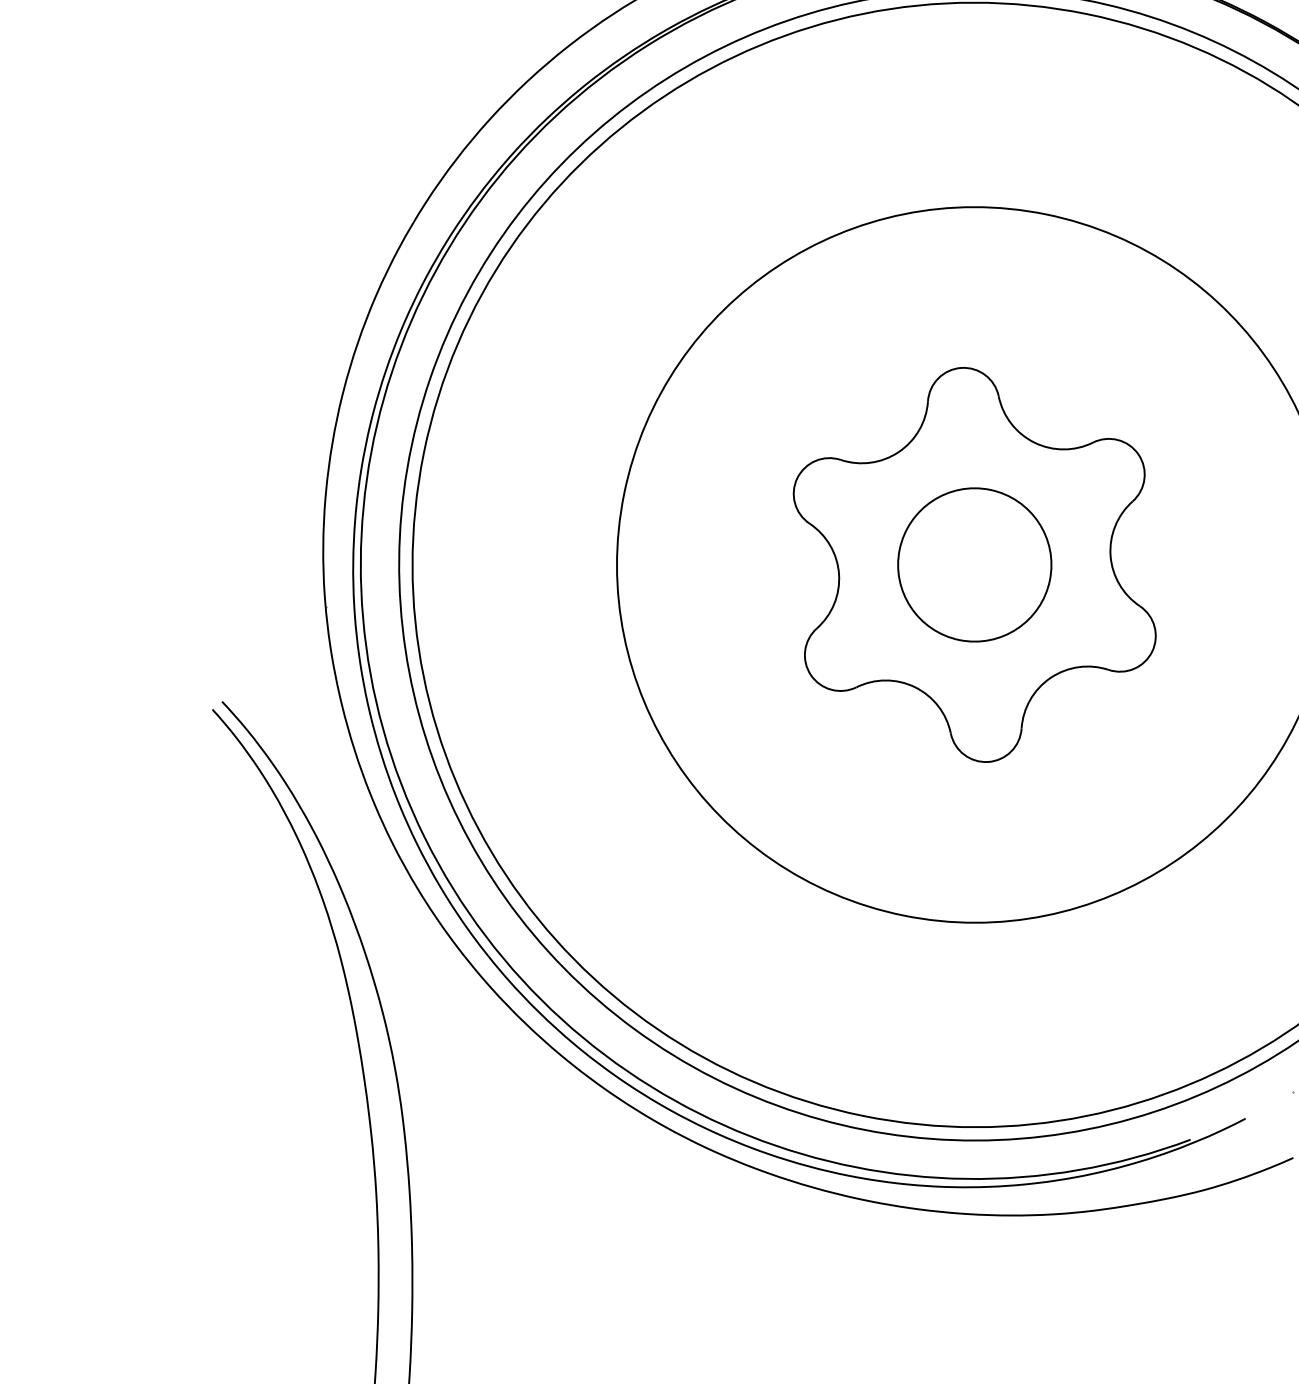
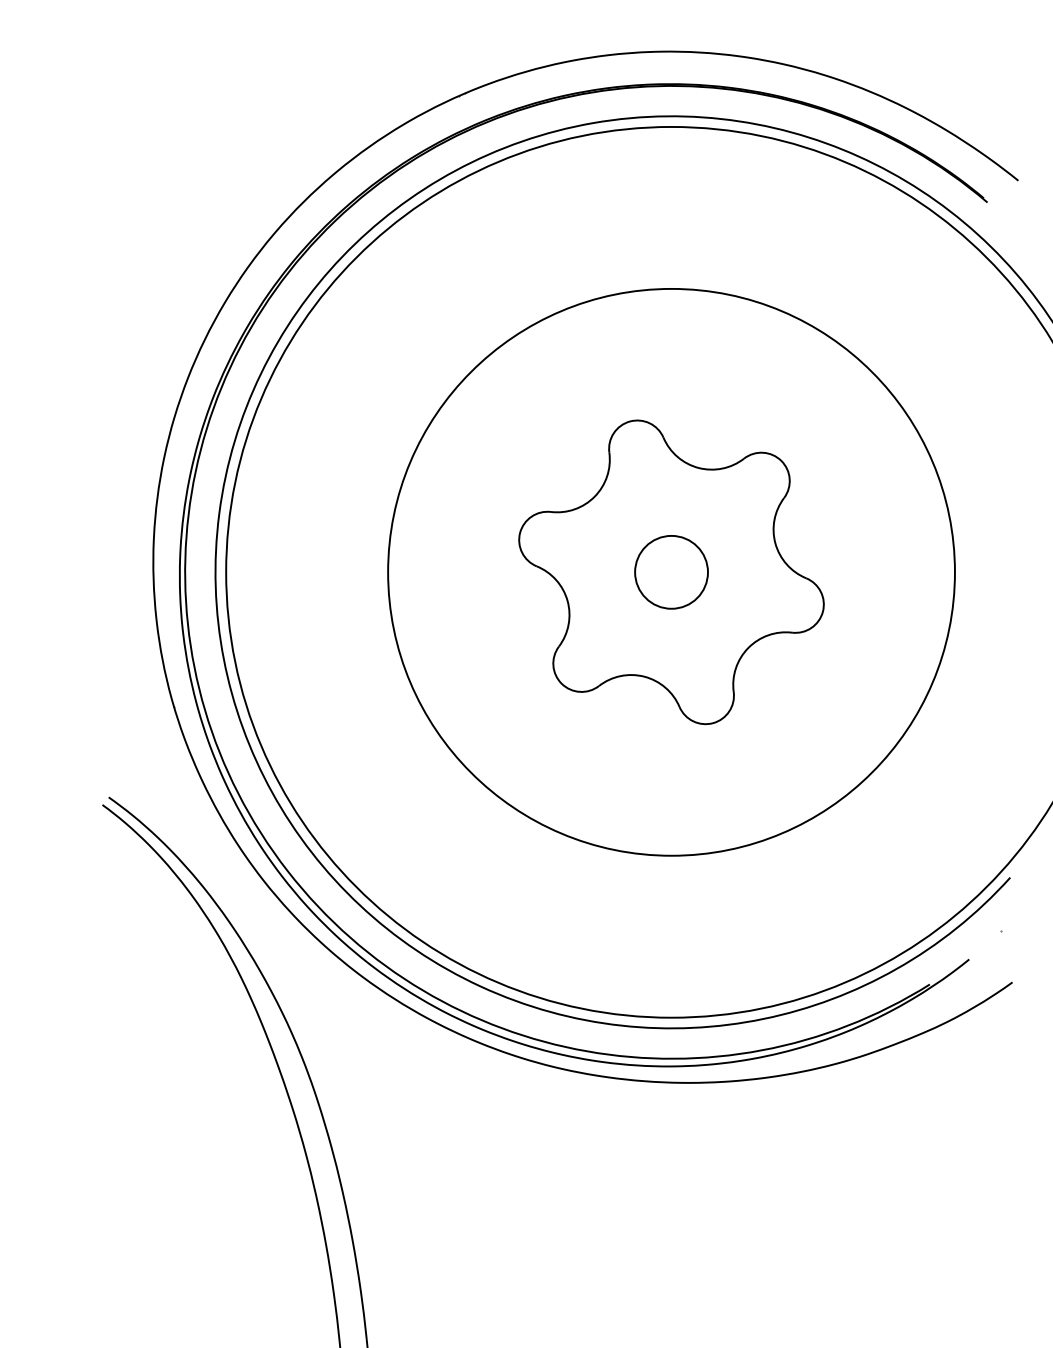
circle: (974, 565) -> (671, 572), size x0.6

